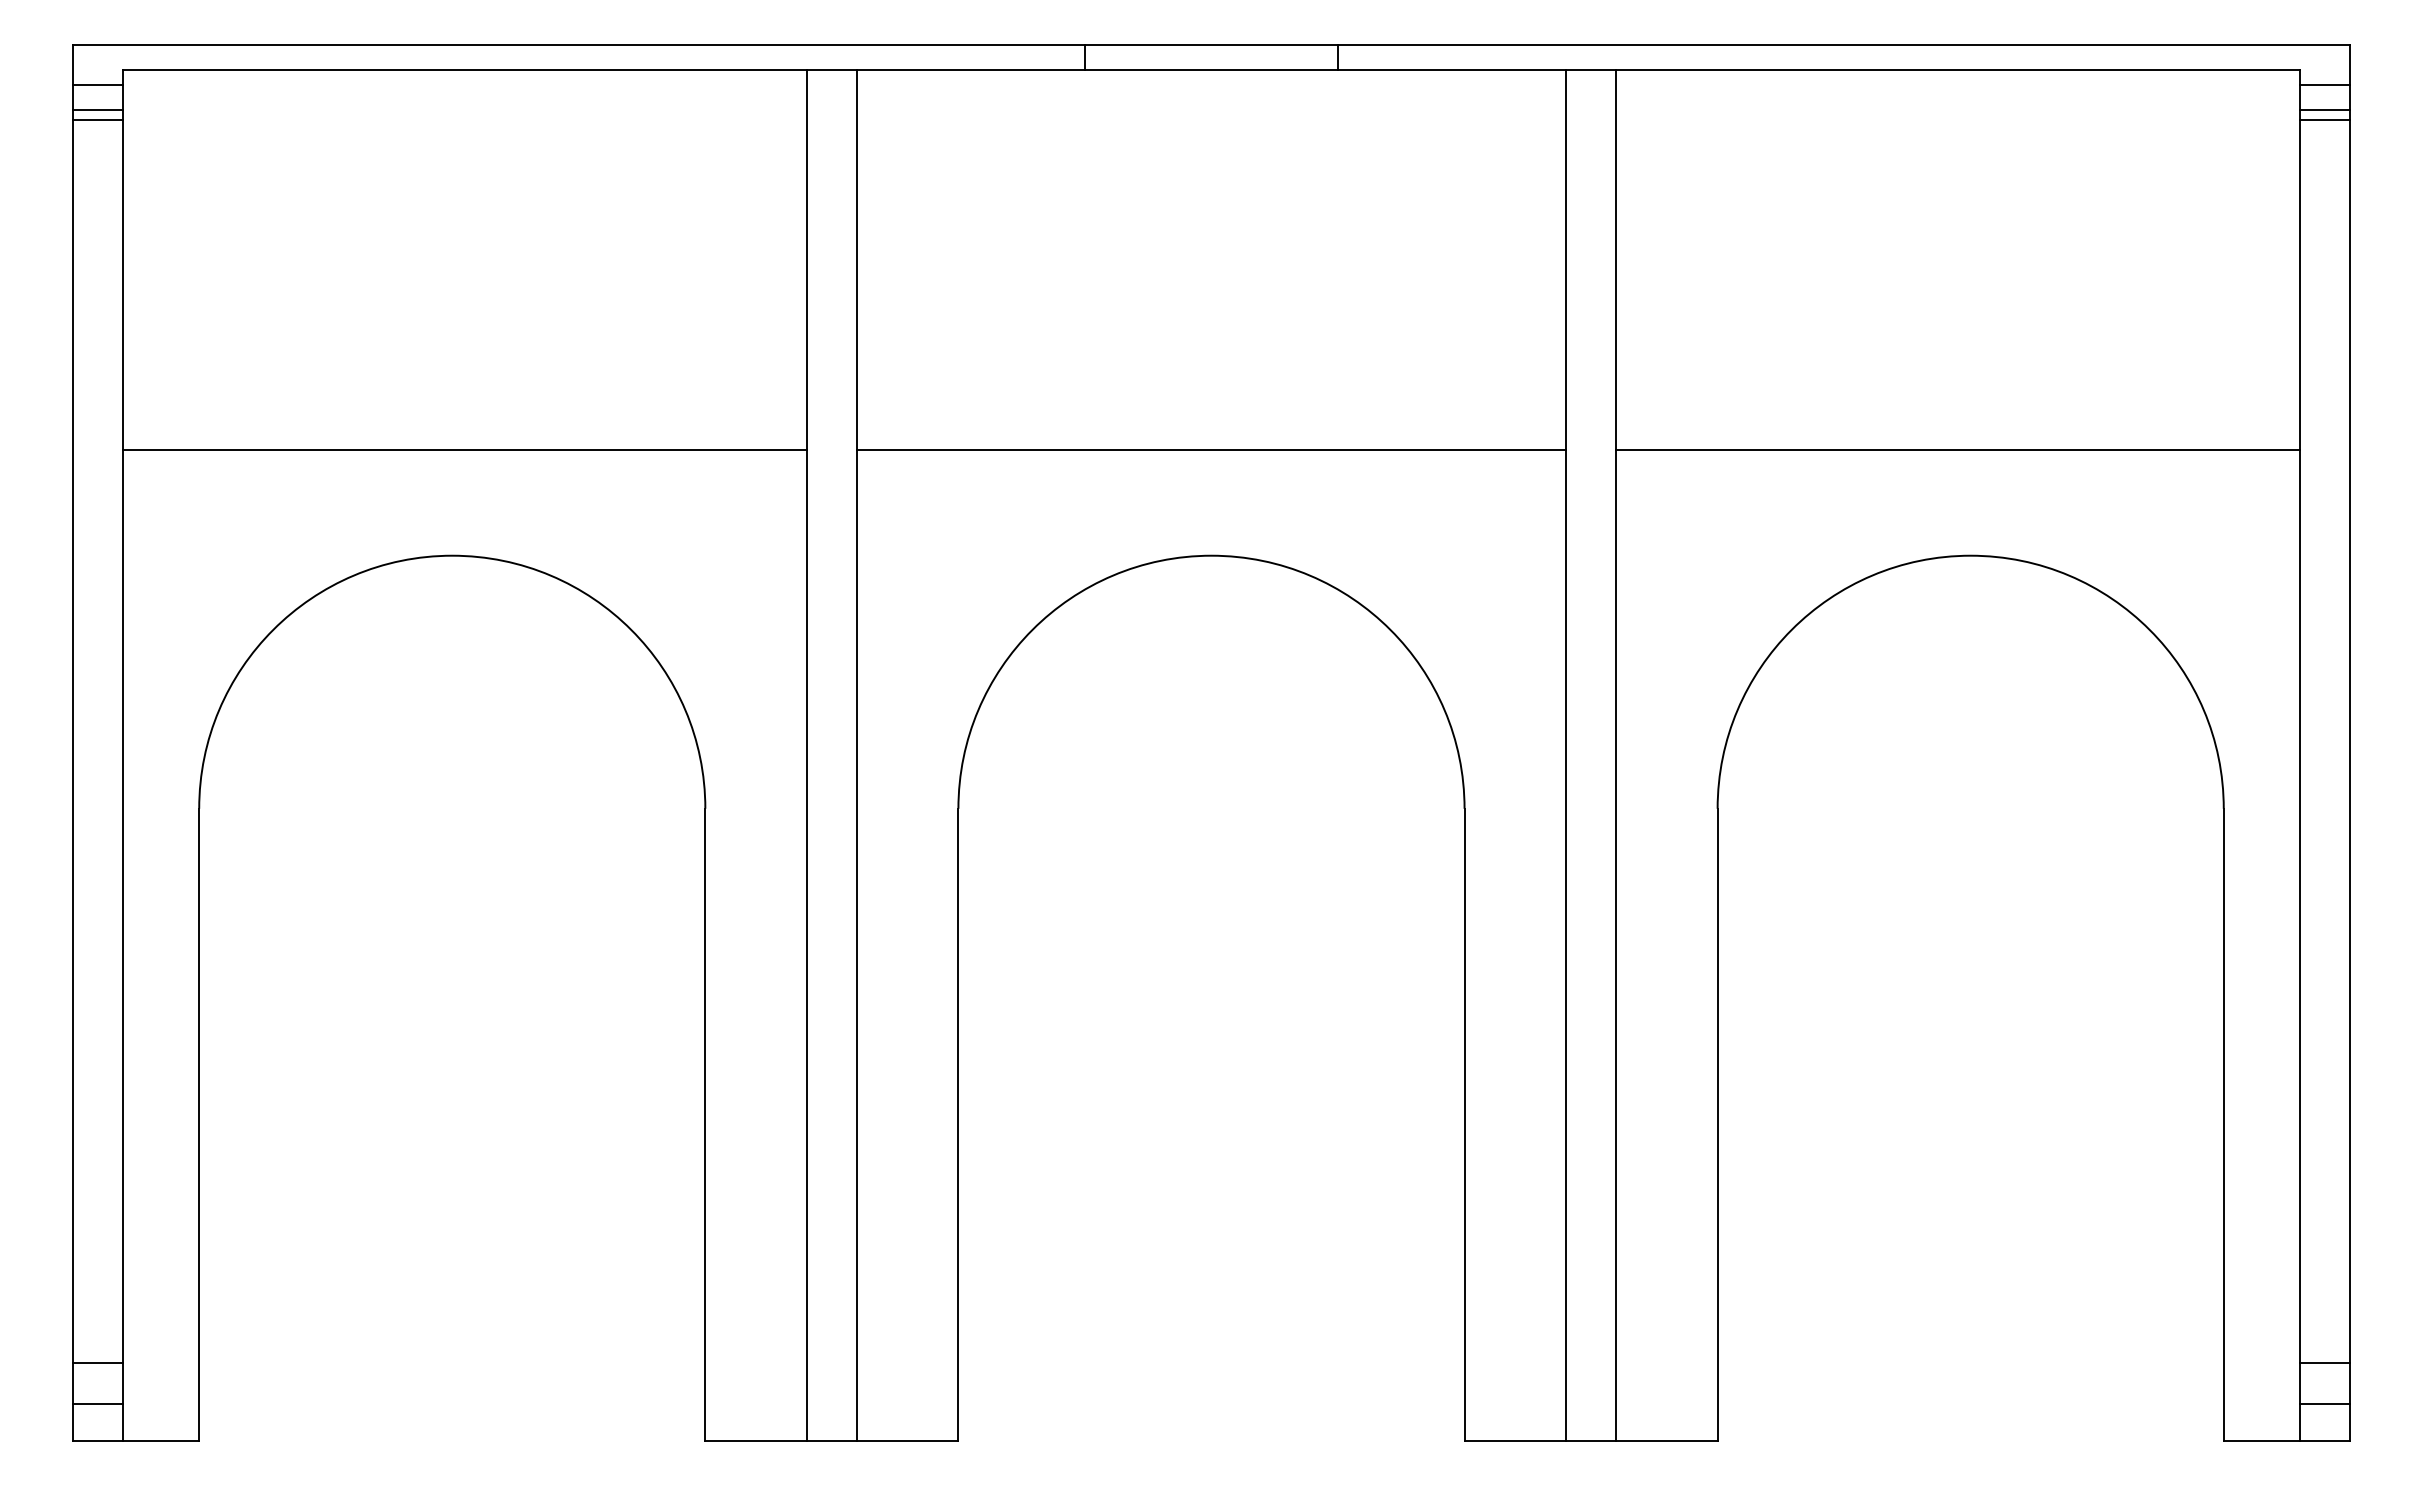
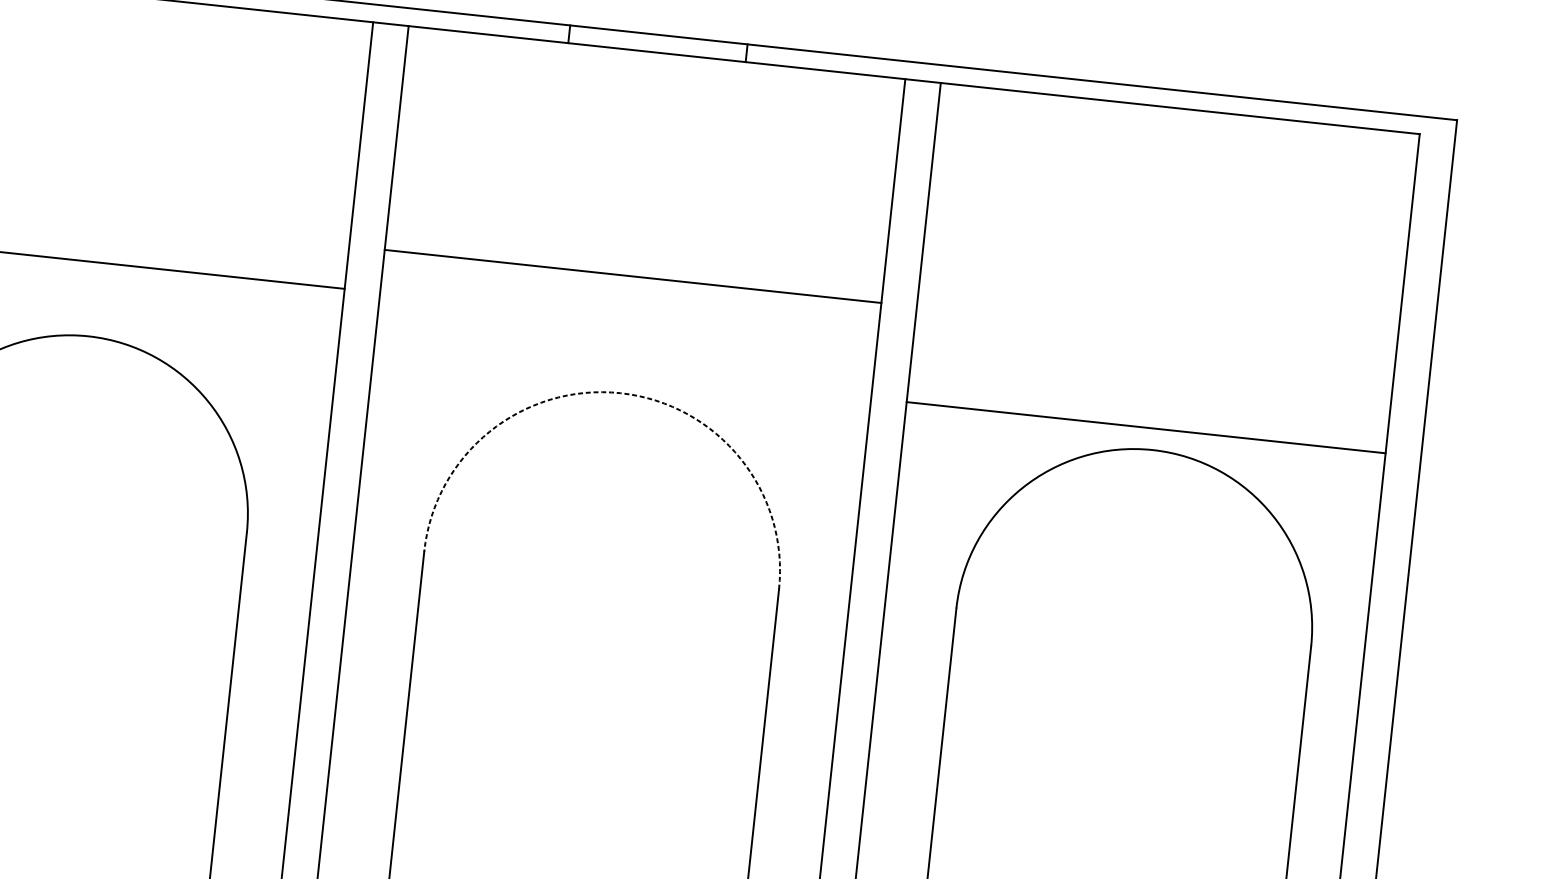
line: (2324, 85) -> (1435, 147), removed
line: (2324, 110) -> (1434, 164), removed
line: (2324, 120) -> (1433, 171), removed
line: (1211, 450) -> (633, 276), moved
line: (1957, 450) -> (1145, 427), moved
arc: (1211, 555) -> (620, 393), solid -> dashed

